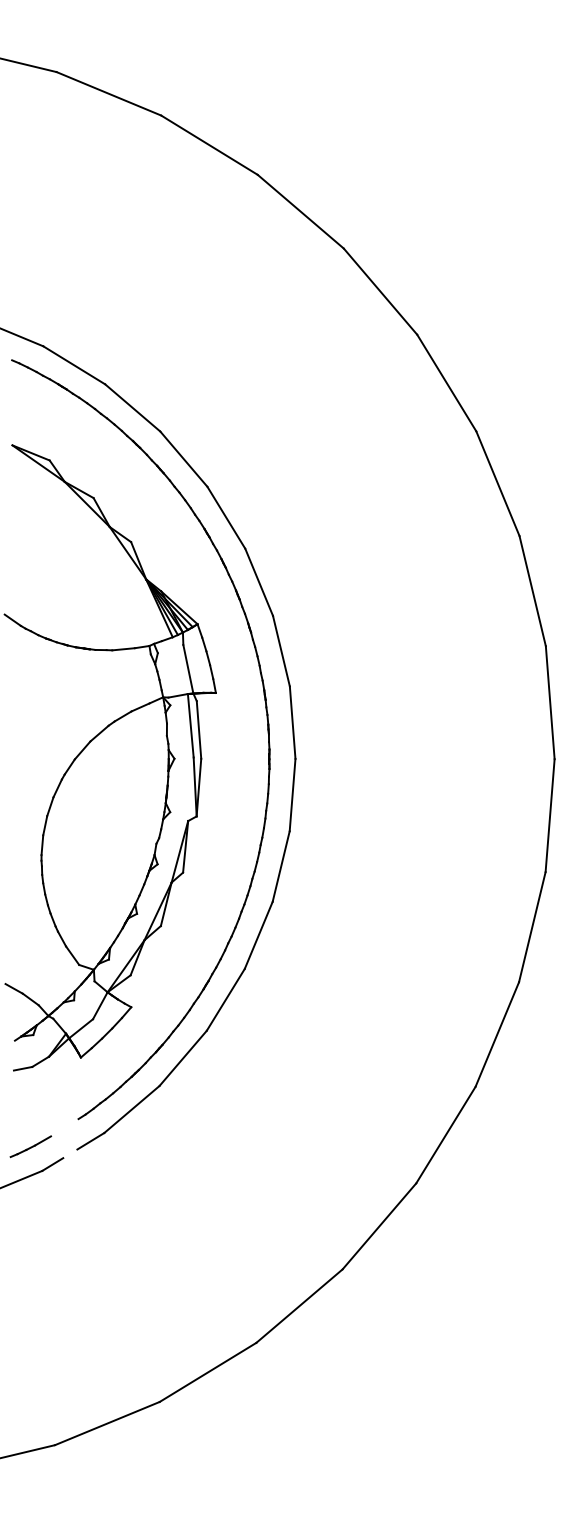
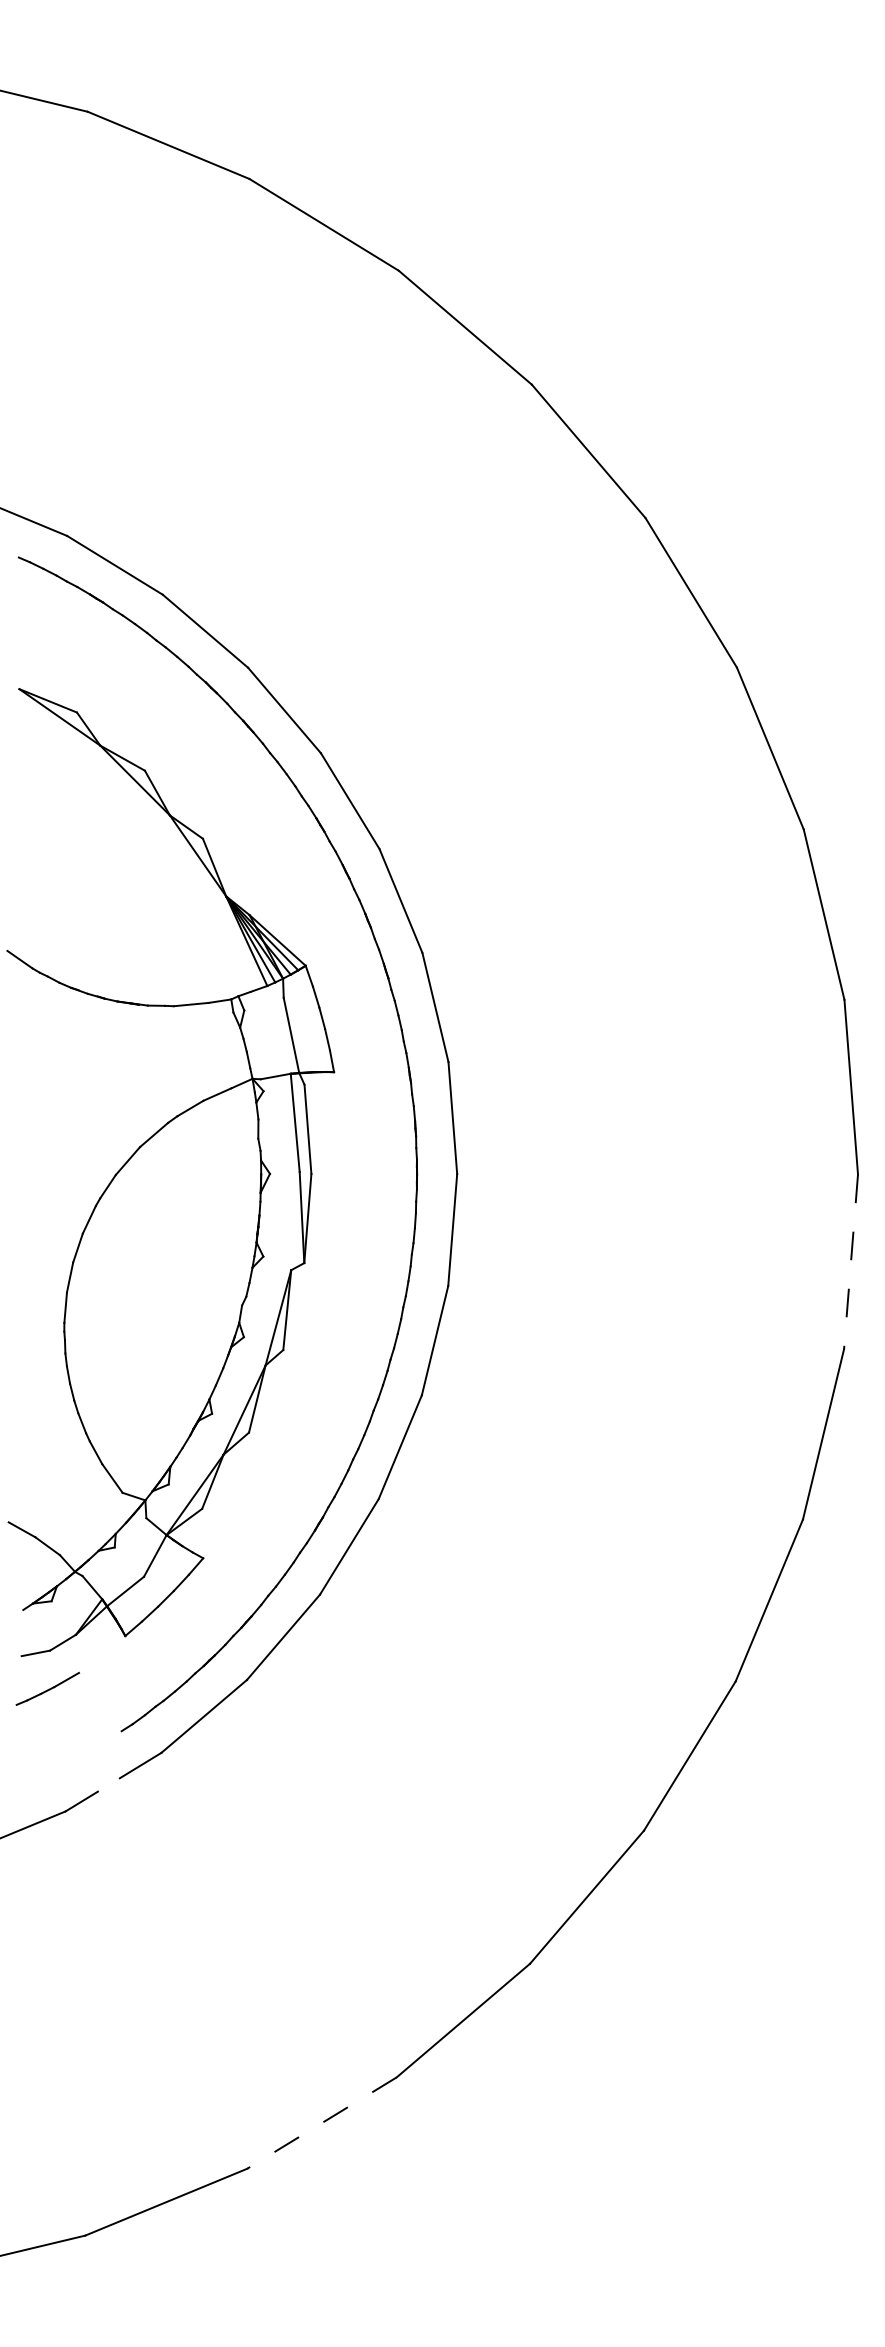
line: (550, 815) -> (851, 1261), solid -> dashed
line: (30, 1146) -> (47, 1688), moved
line: (208, 1372) -> (322, 2123), solid -> dashed

